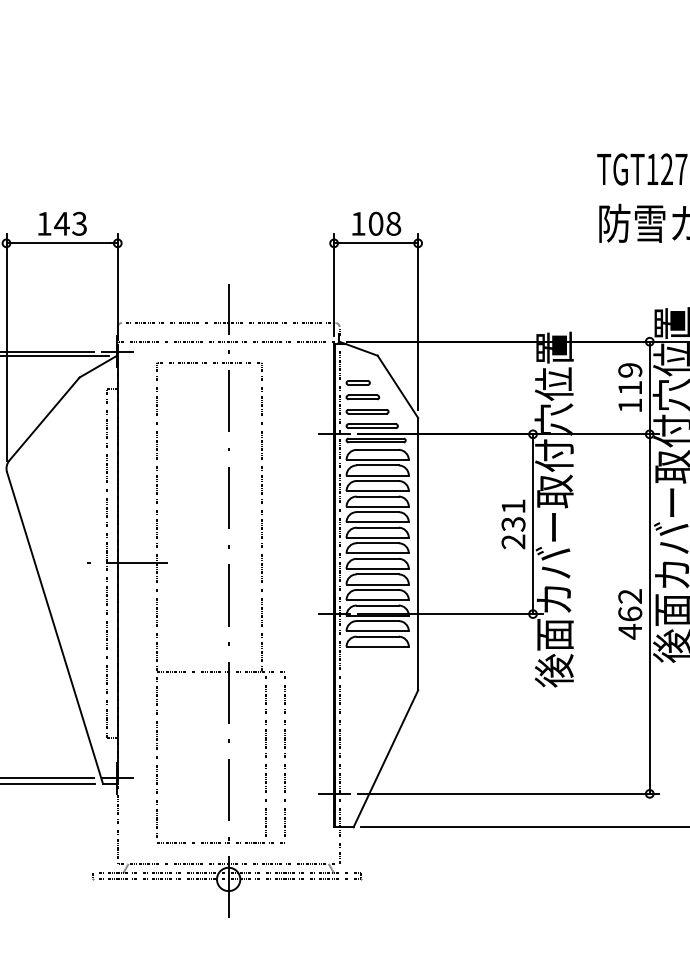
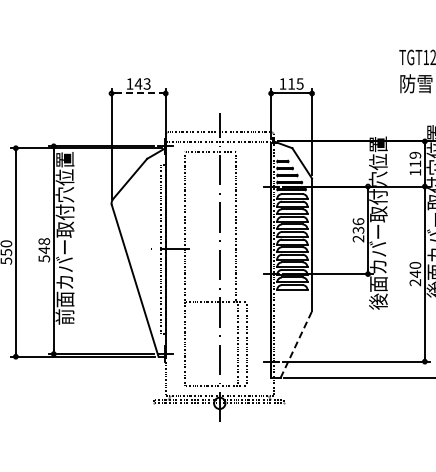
text: (384, 222) -> (295, 83), 108 -> 115
line: (63, 243) -> (139, 93), solid -> dashed
text: (513, 506) -> (358, 221), 231 -> 236
text: (630, 614) -> (415, 274), 462 -> 240
line: (386, 758) -> (296, 344), solid -> dashed

